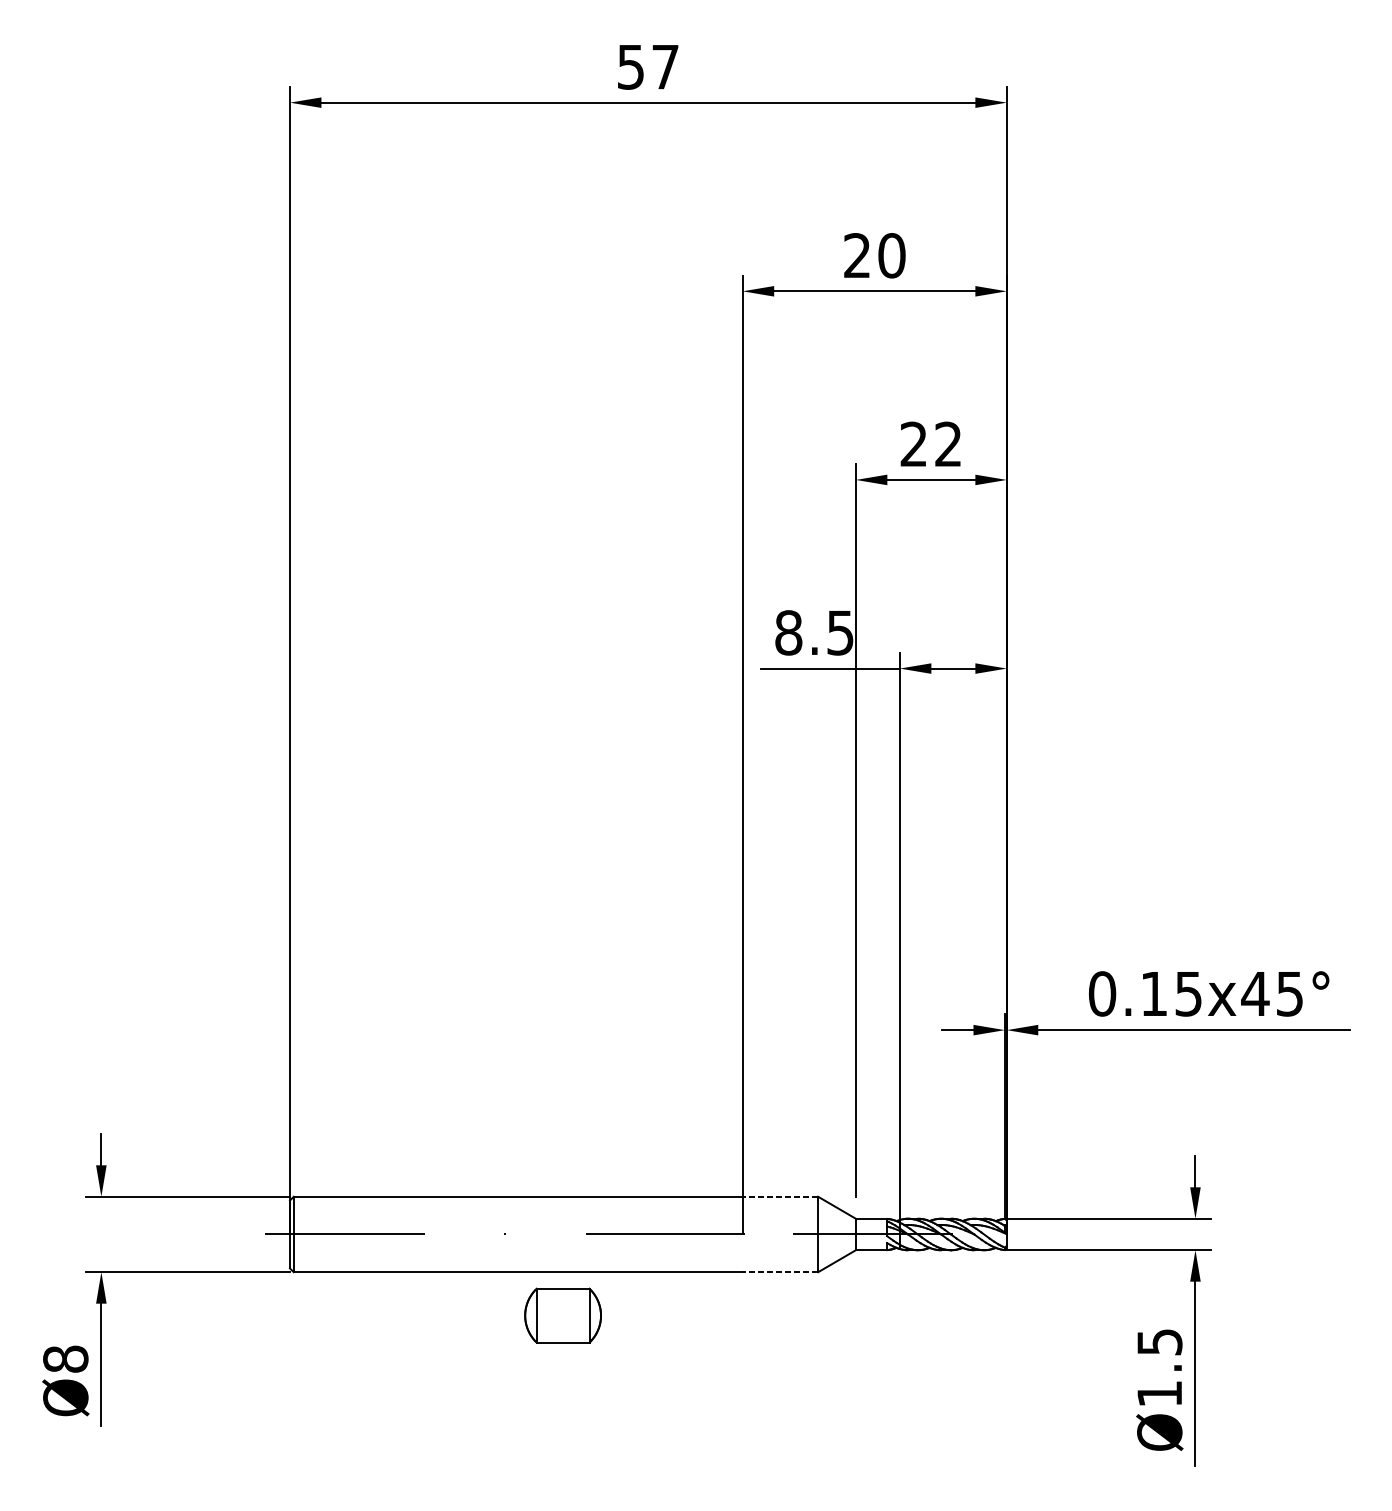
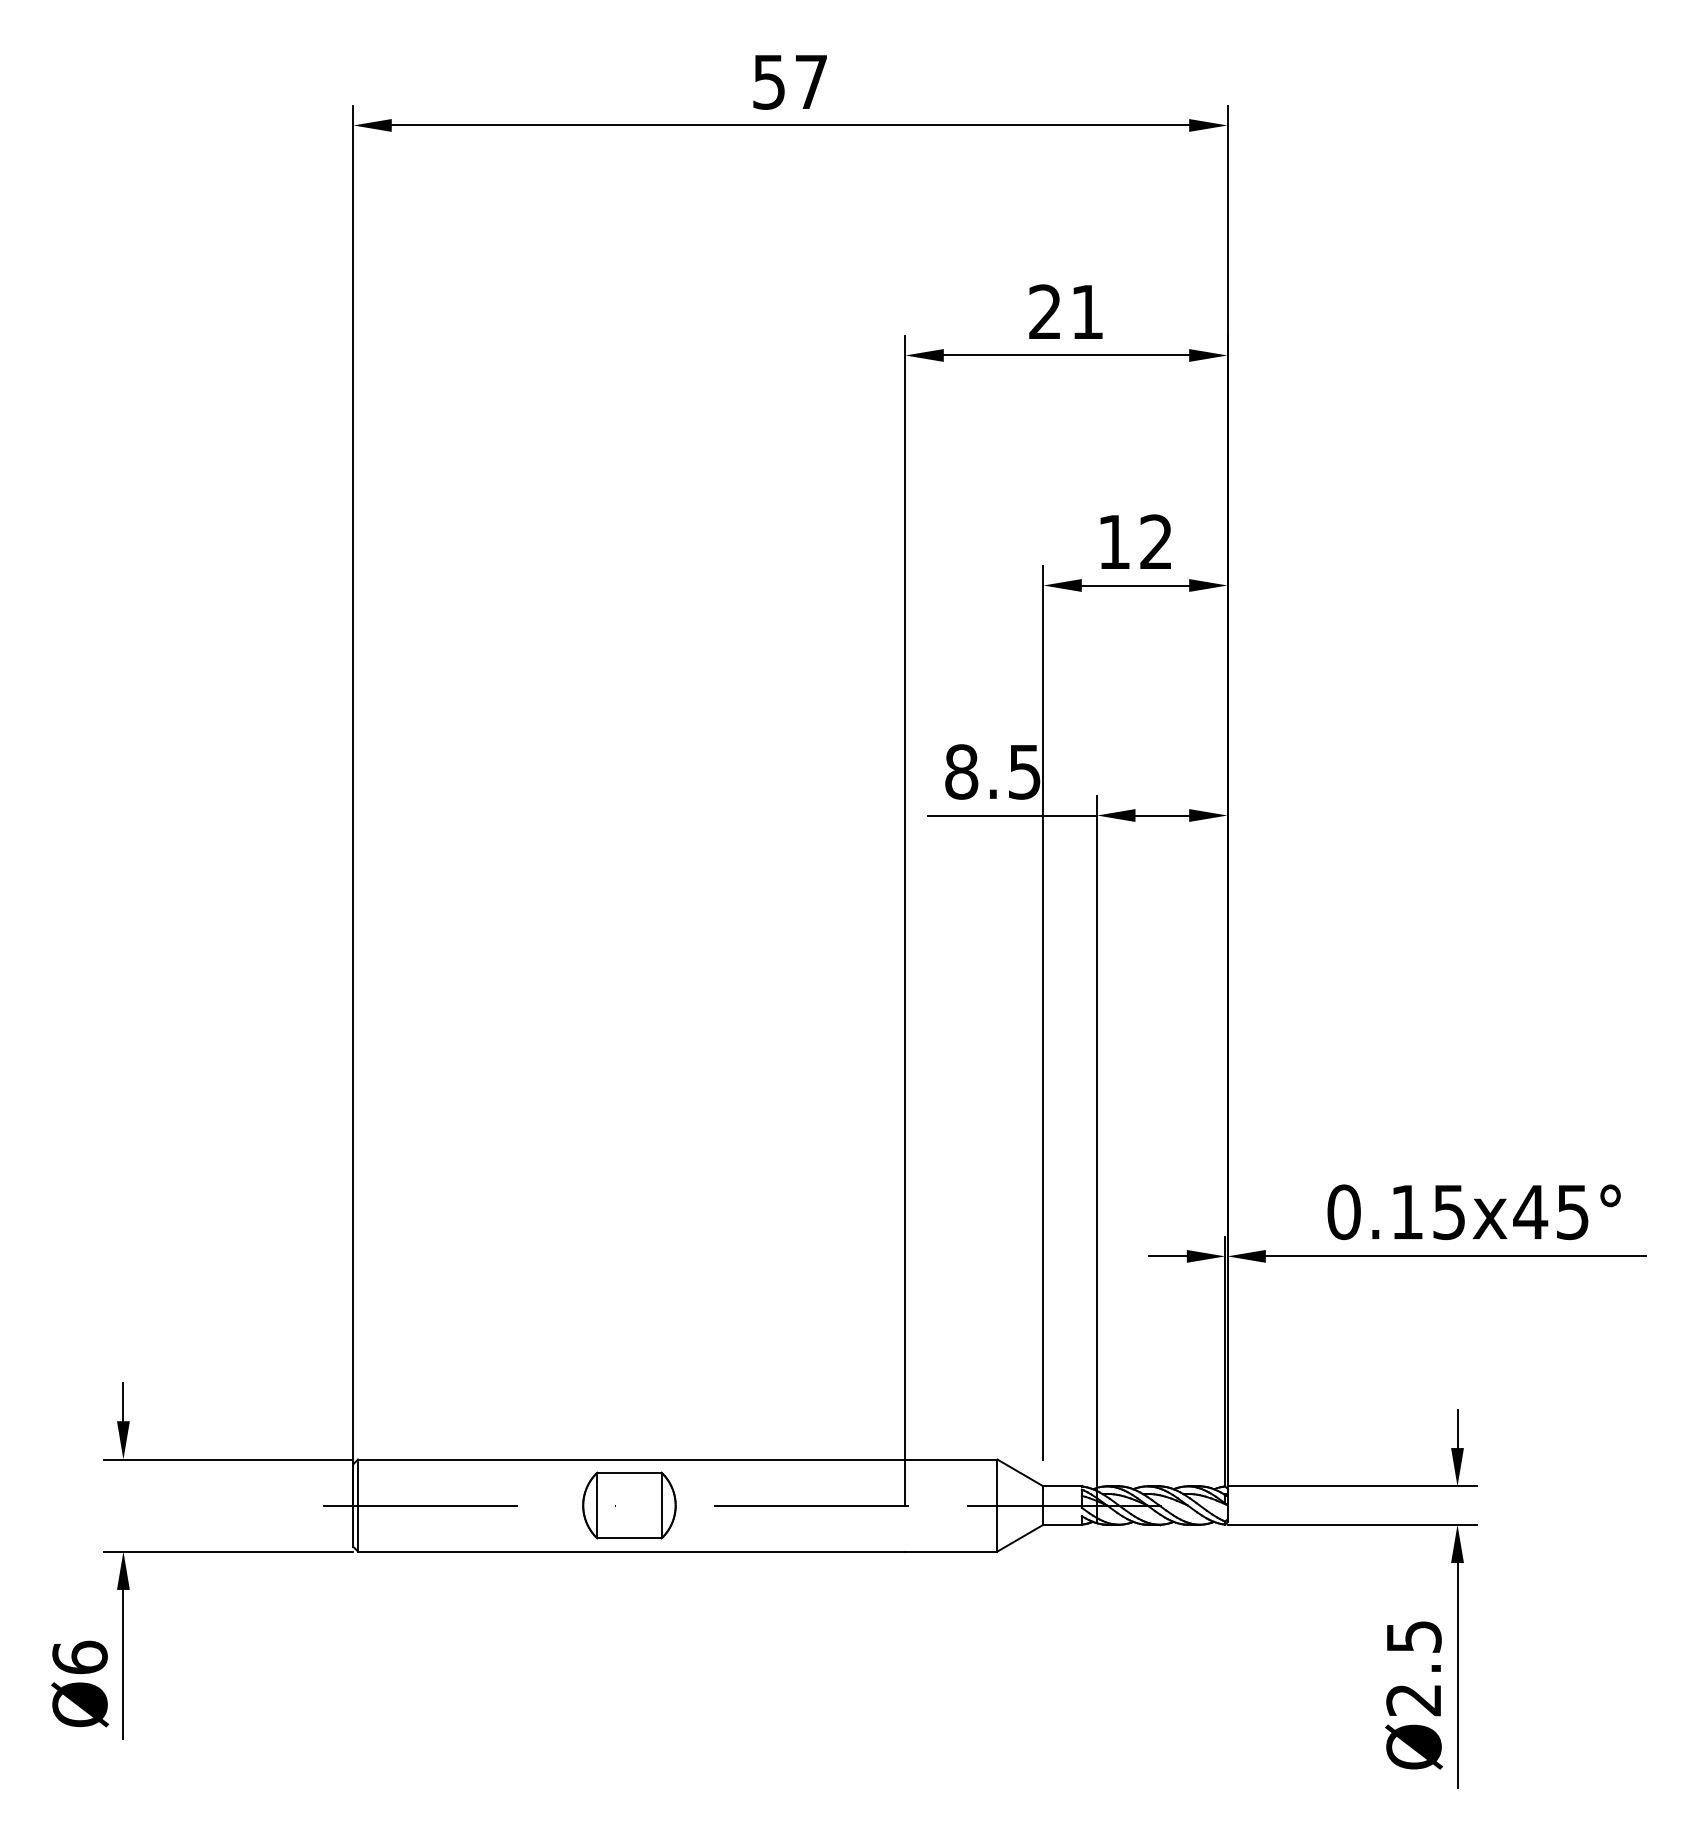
text: (892, 255) -> (1087, 311), 20 -> 21
text: (913, 443) -> (1113, 541), 22 -> 12
line: (779, 1196) -> (950, 1459), dashed -> solid
line: (779, 1272) -> (950, 1551), dashed -> solid
part: (563, 1315) -> (629, 1505), moved
text: (65, 1359) -> (79, 1657), Ø8 -> Ø6
text: (1159, 1394) -> (1413, 1700), Ø1.5 -> Ø2.5

